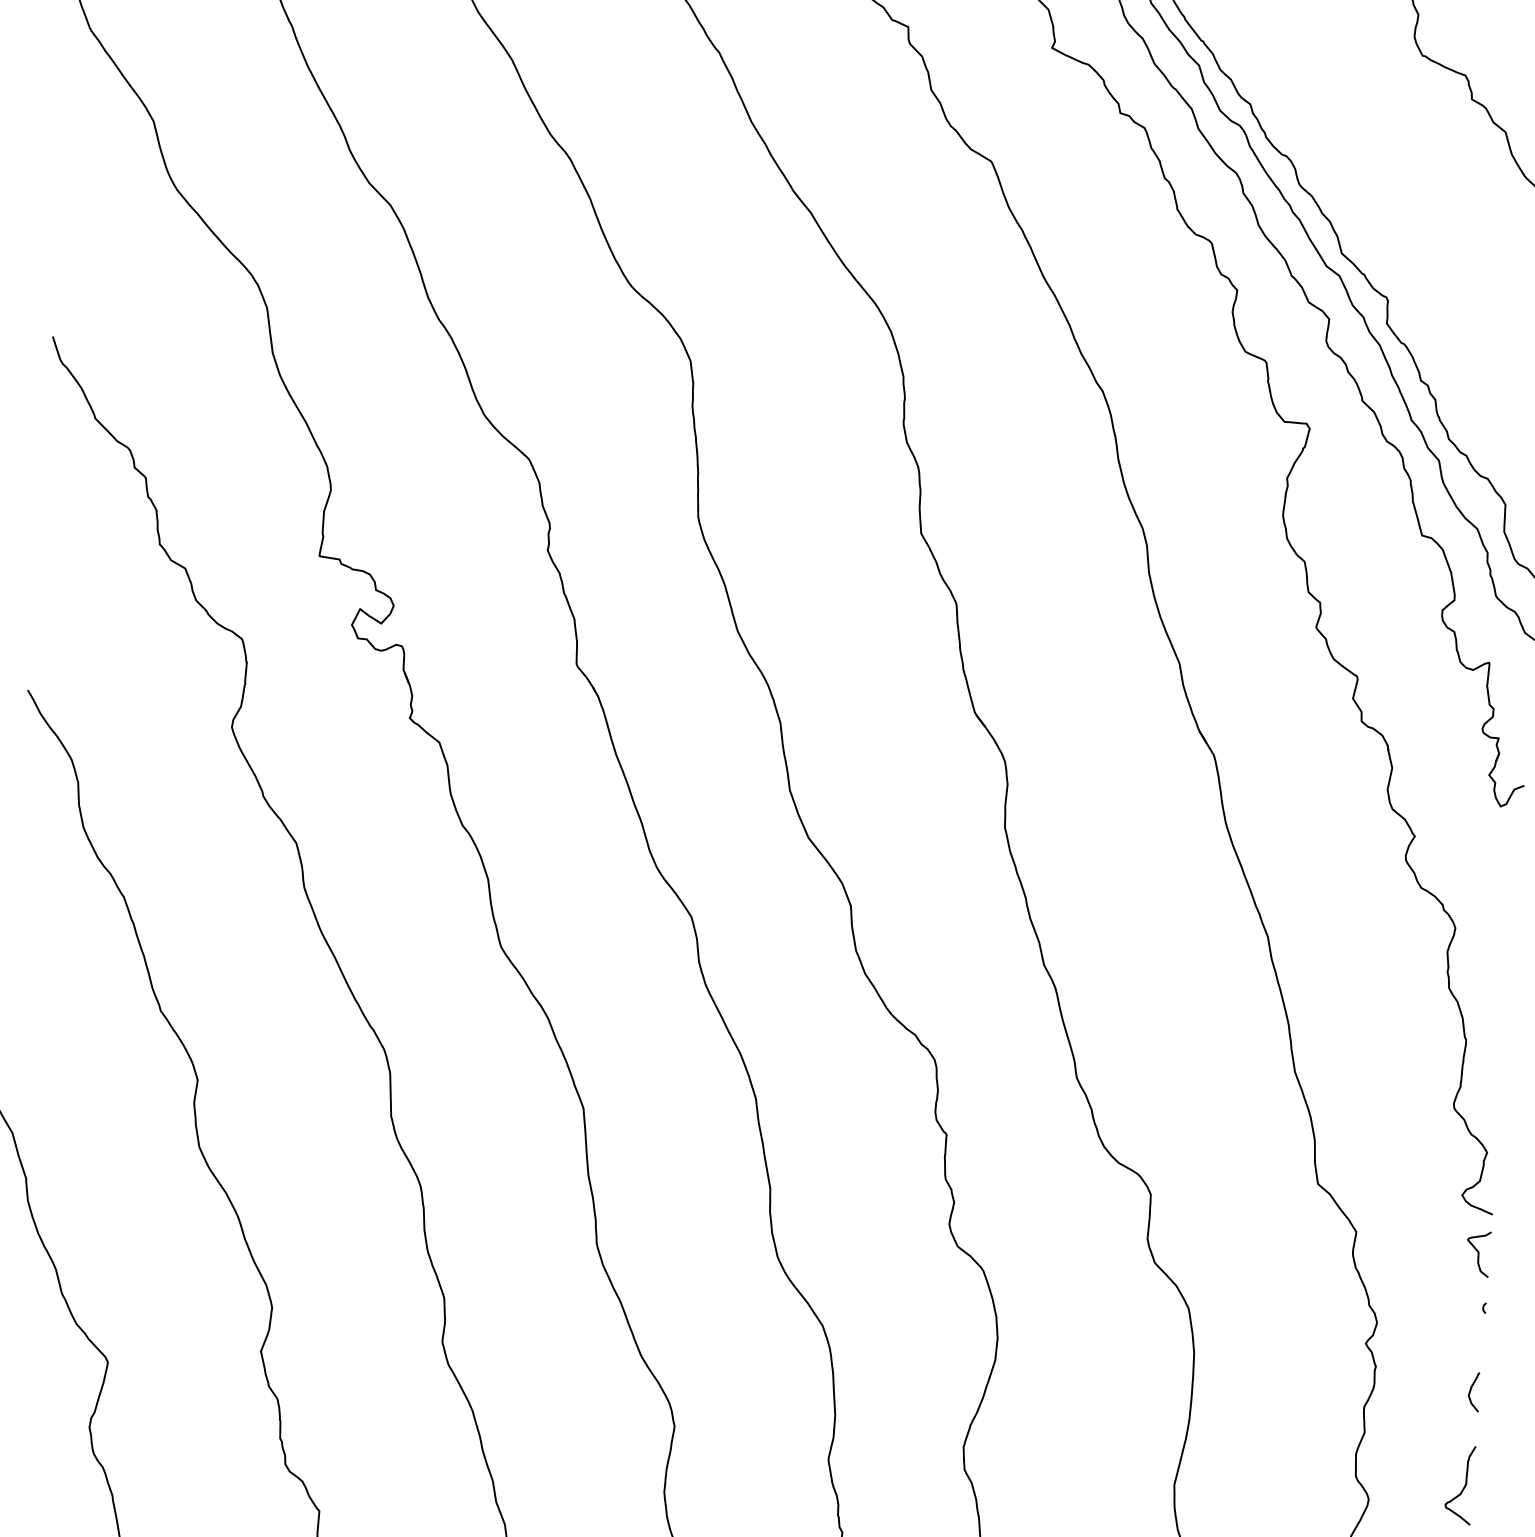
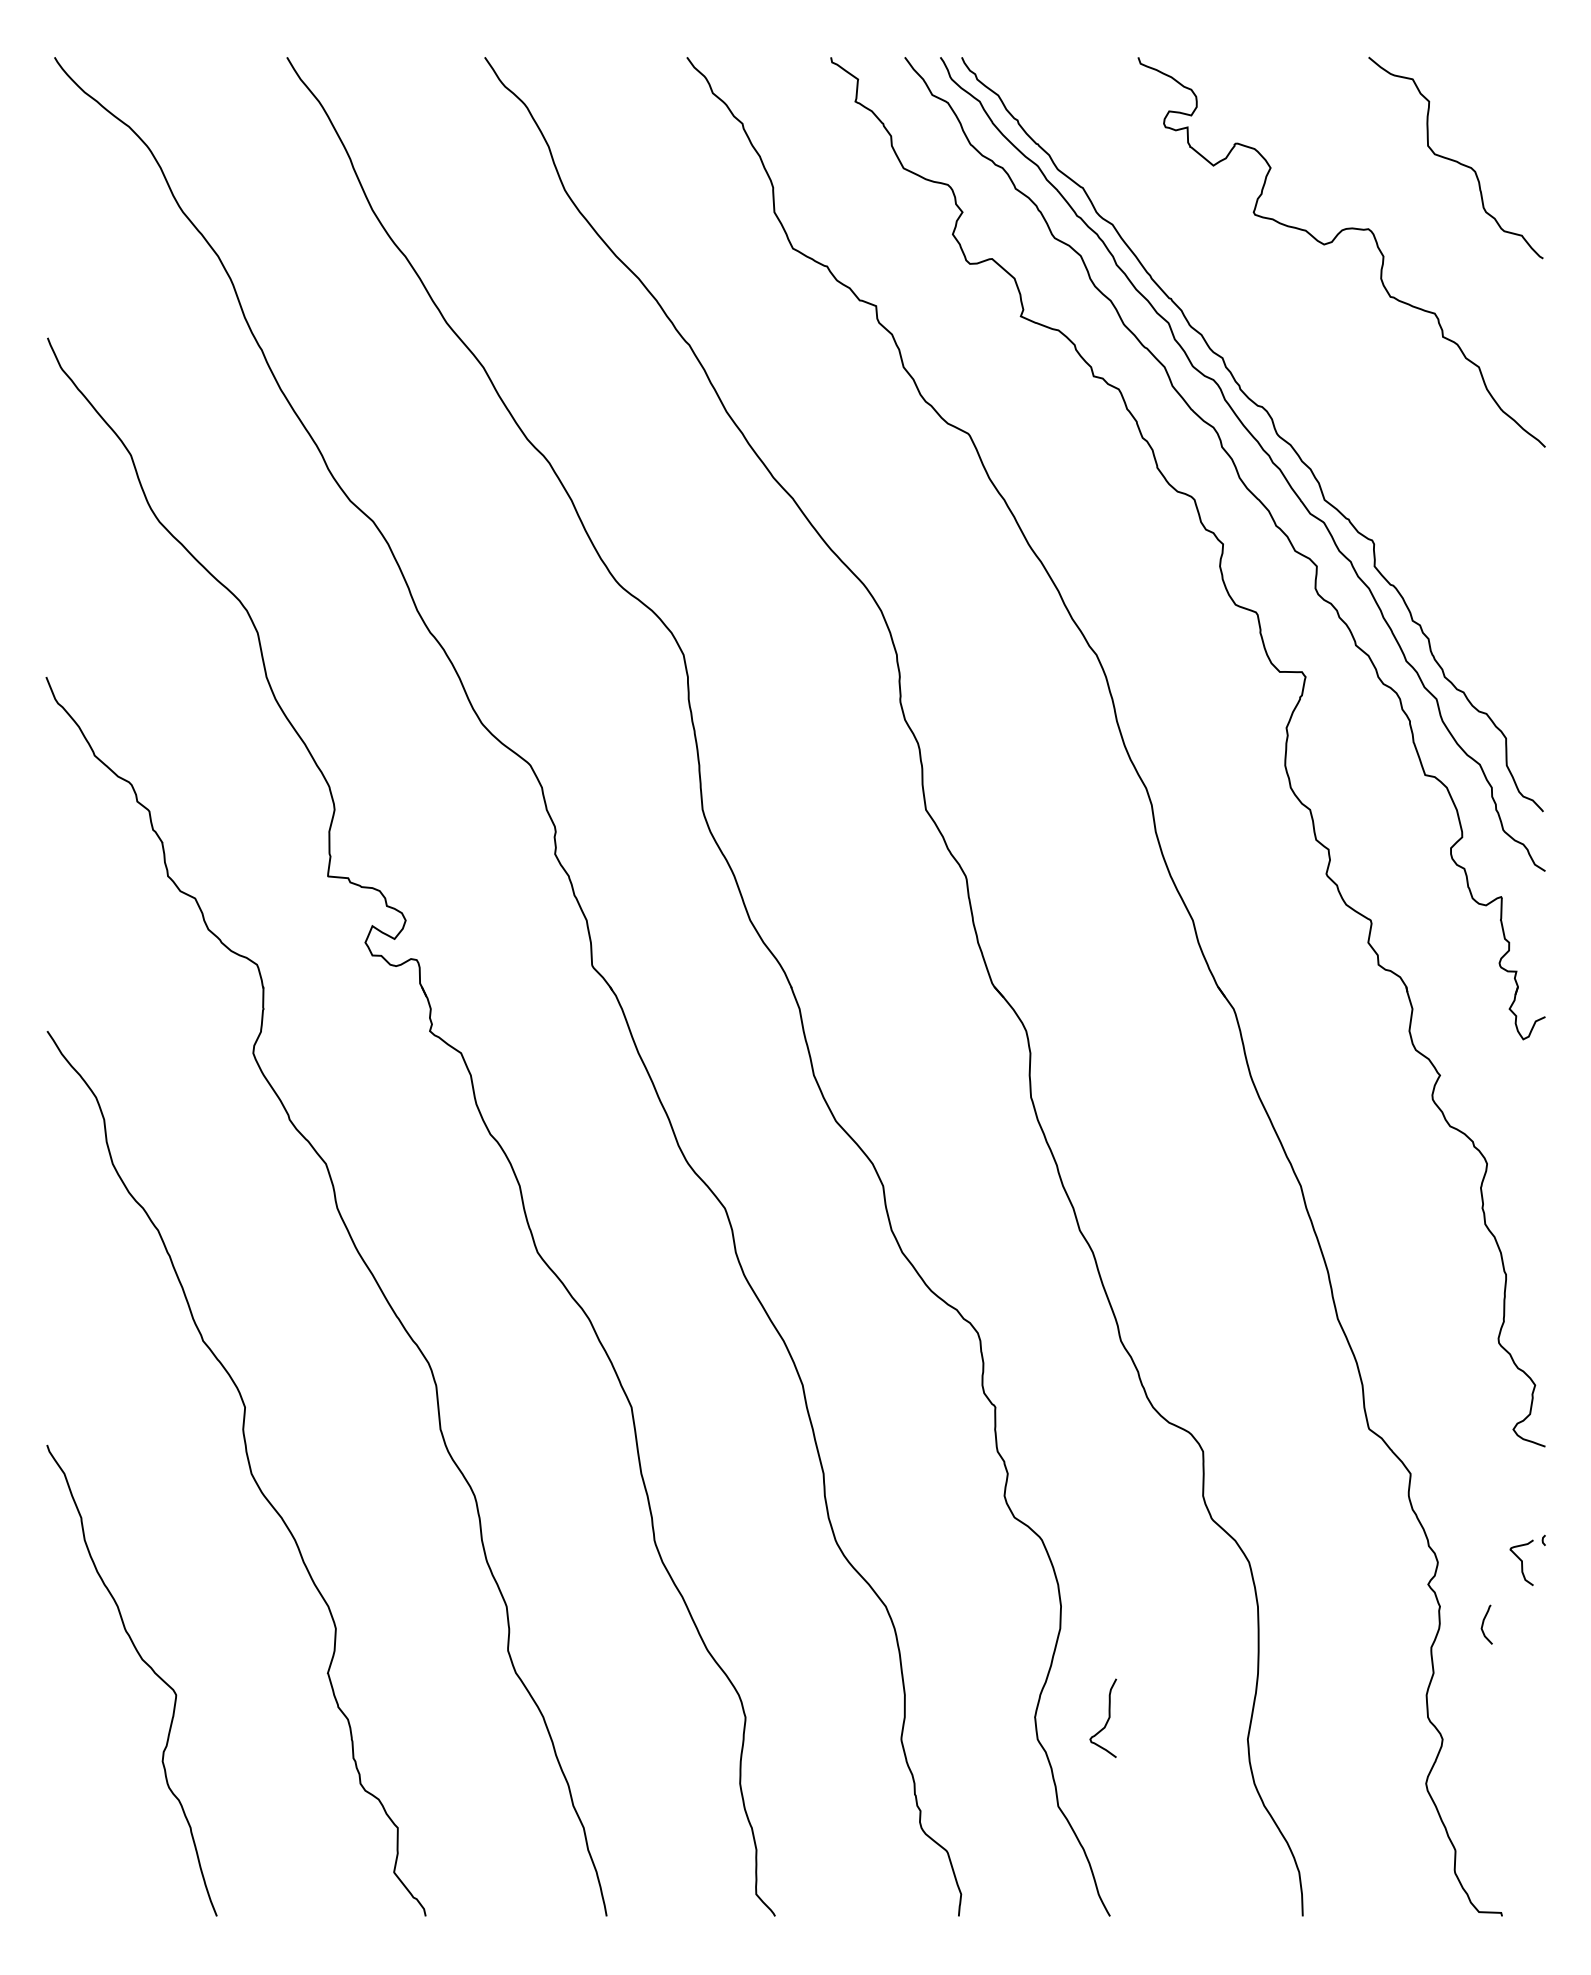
curve: (1478, 1253) -> (1521, 1562), moved
curve: (1470, 1391) -> (1483, 1624), moved
curve: (1463, 1486) -> (1107, 1719), moved

